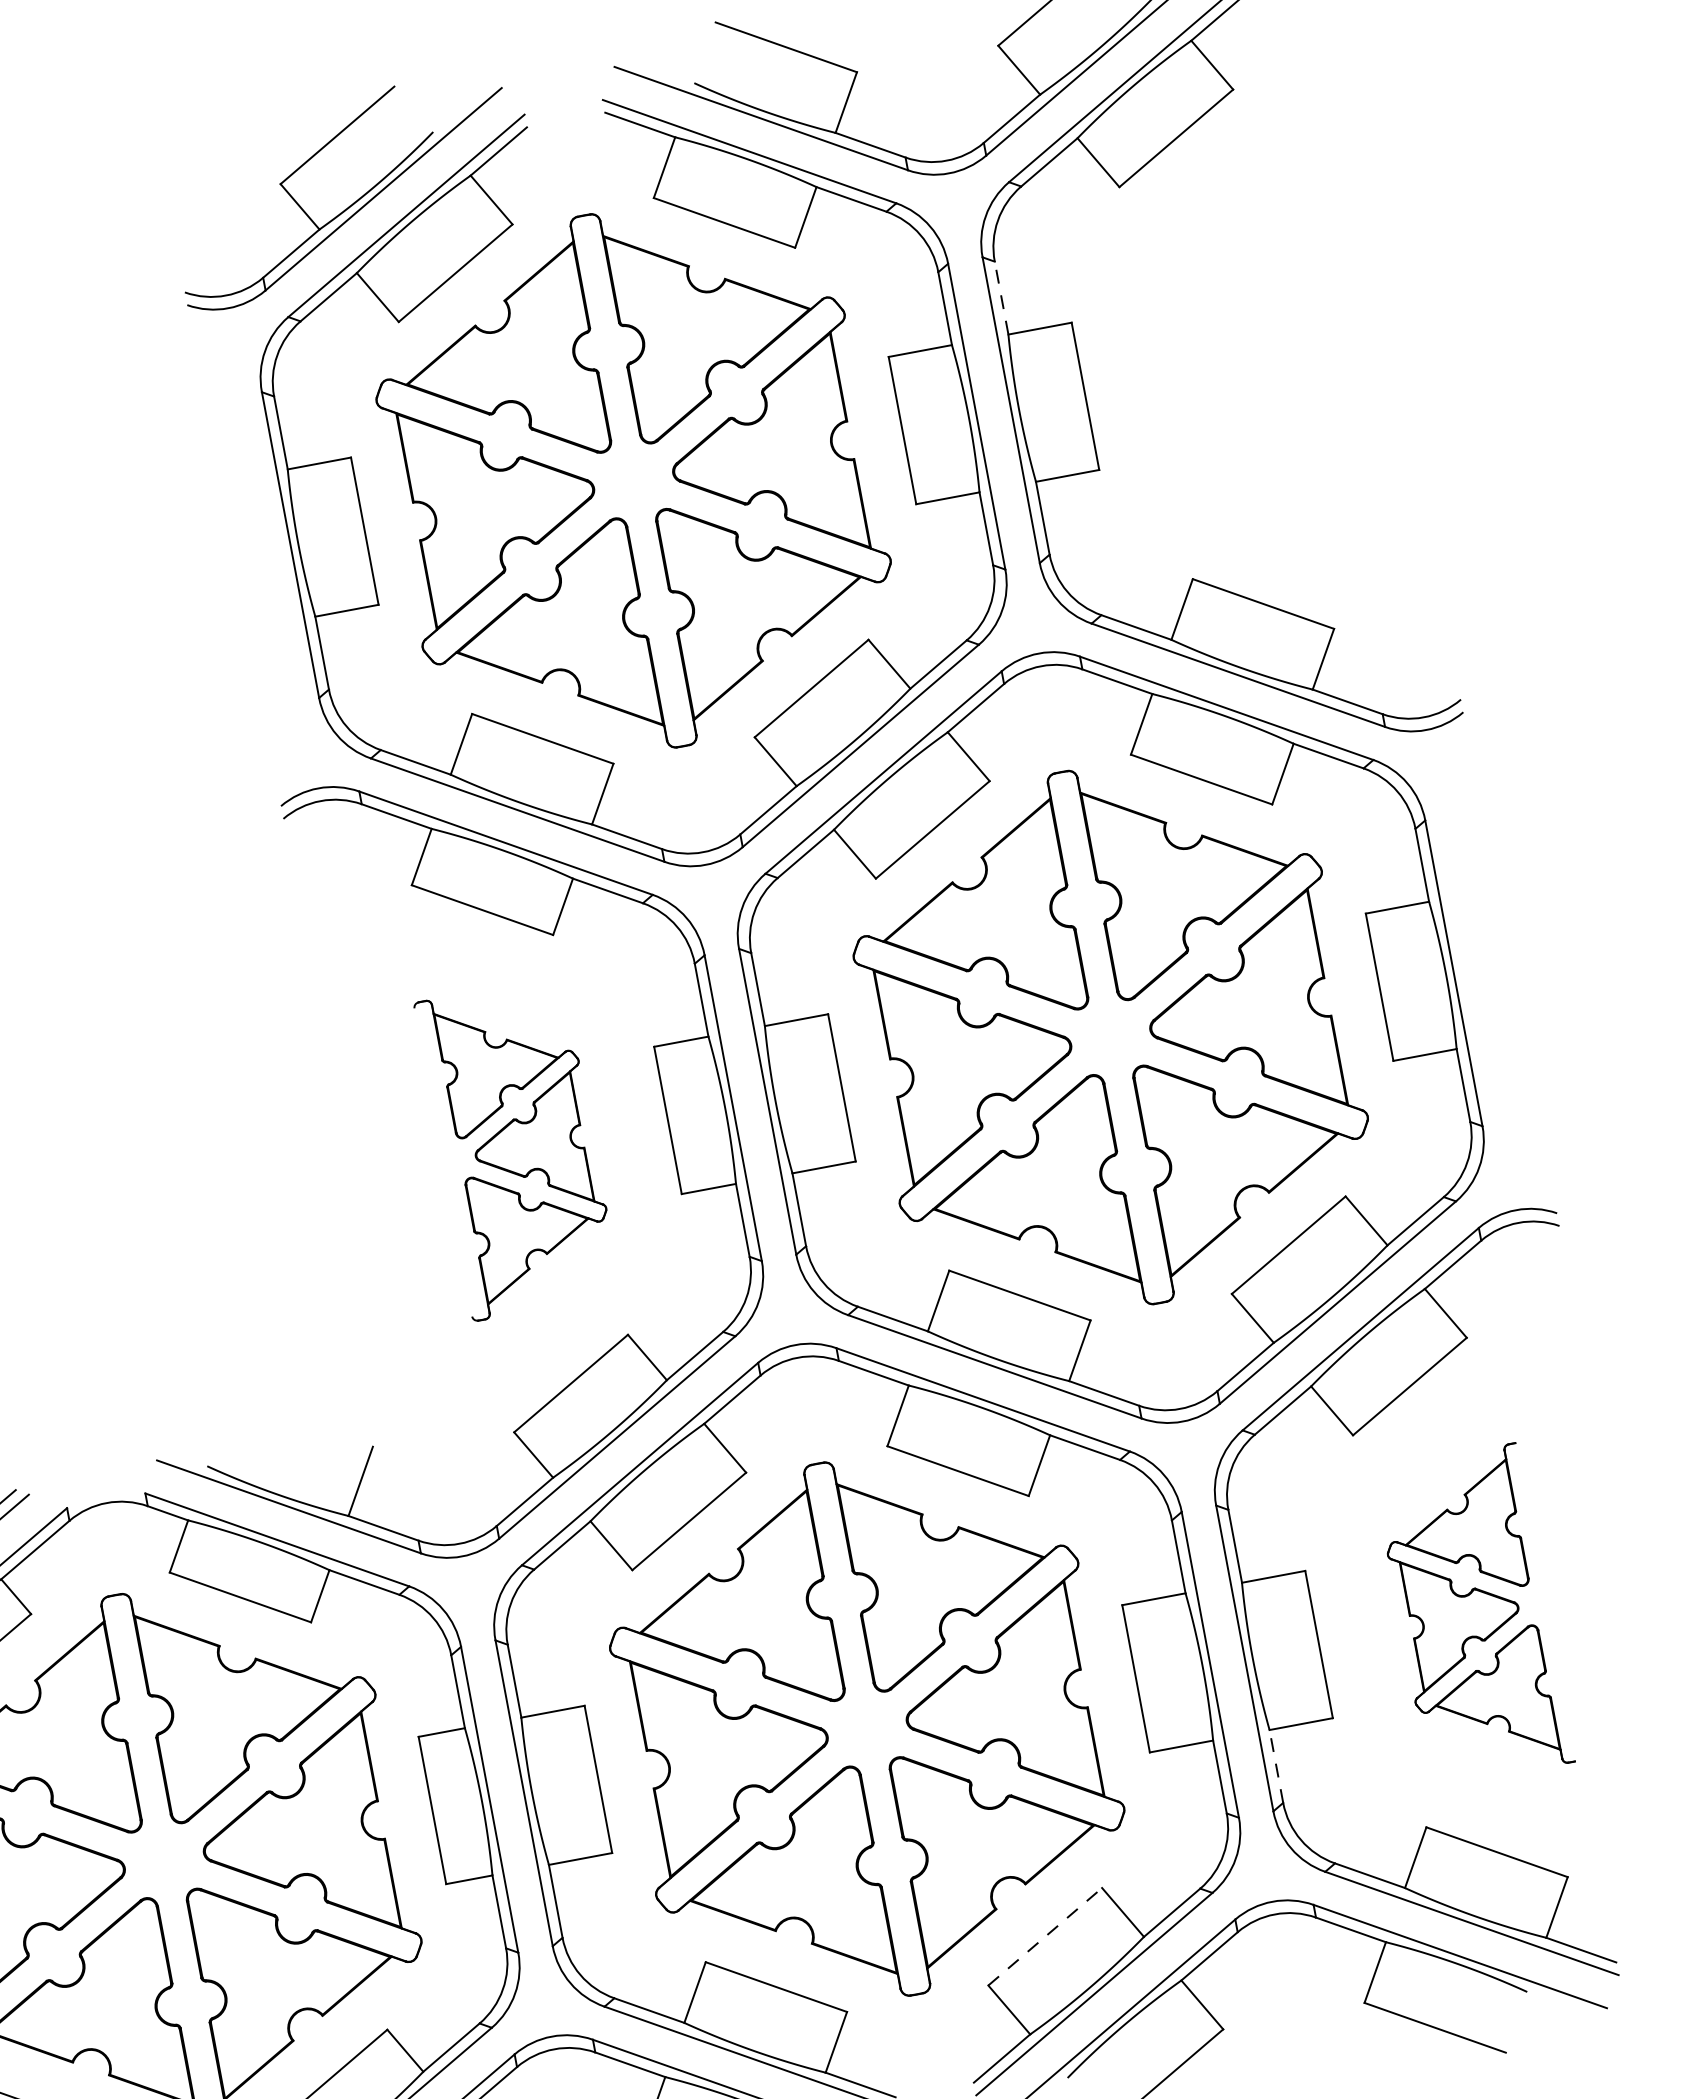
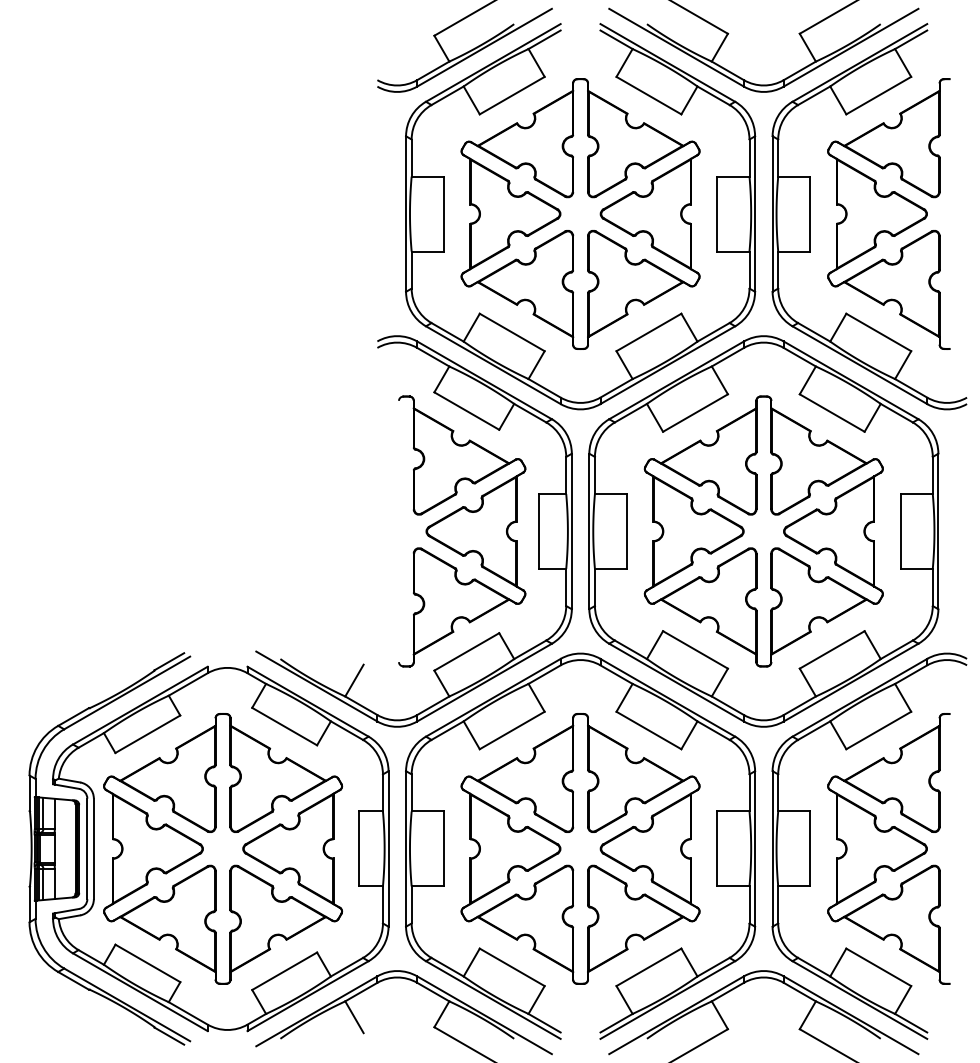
line: (1002, 298) -> (778, 158), dashed -> solid
part: (1238, 366) -> (888, 213), added
part: (518, 1148) -> (462, 531), size x1.67
part: (1472, 1614) -> (888, 848), size x1.67
line: (1276, 1765) -> (778, 904), dashed -> solid
line: (1046, 1936) -> (649, 967), dashed -> solid

